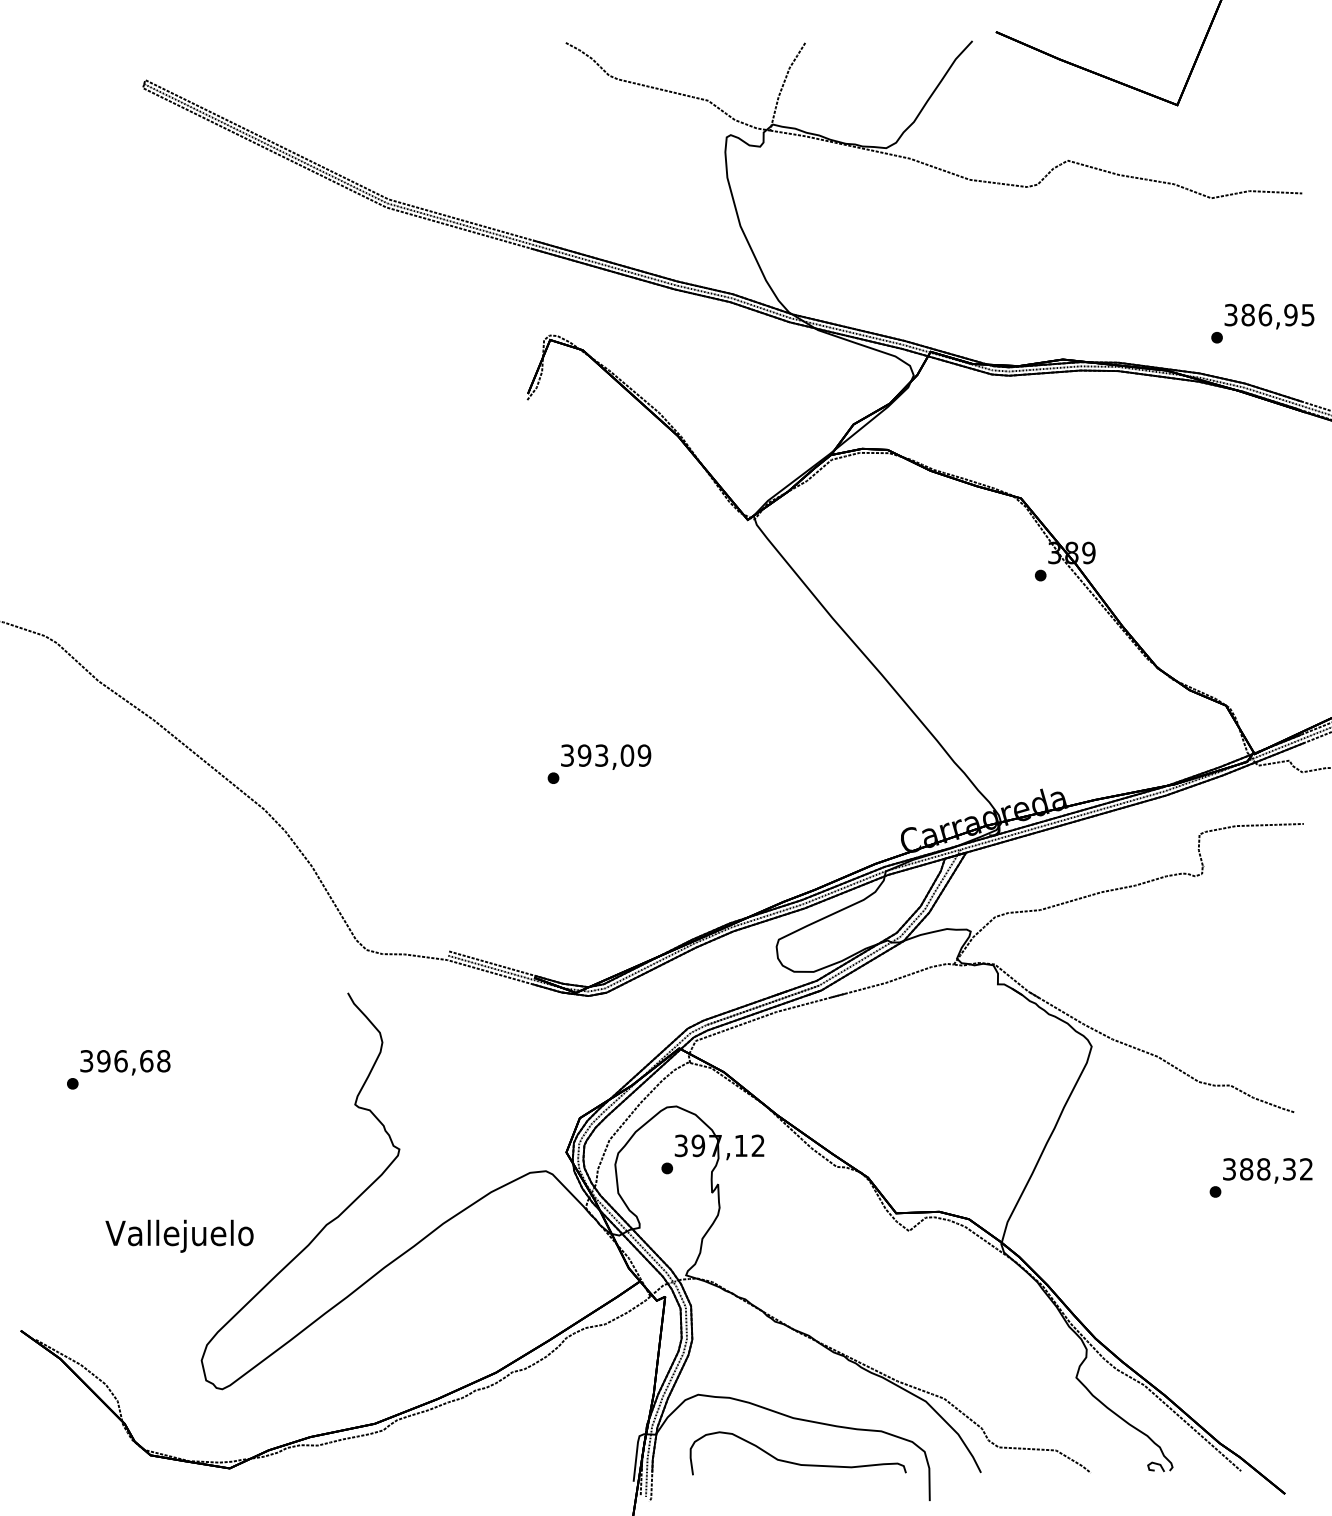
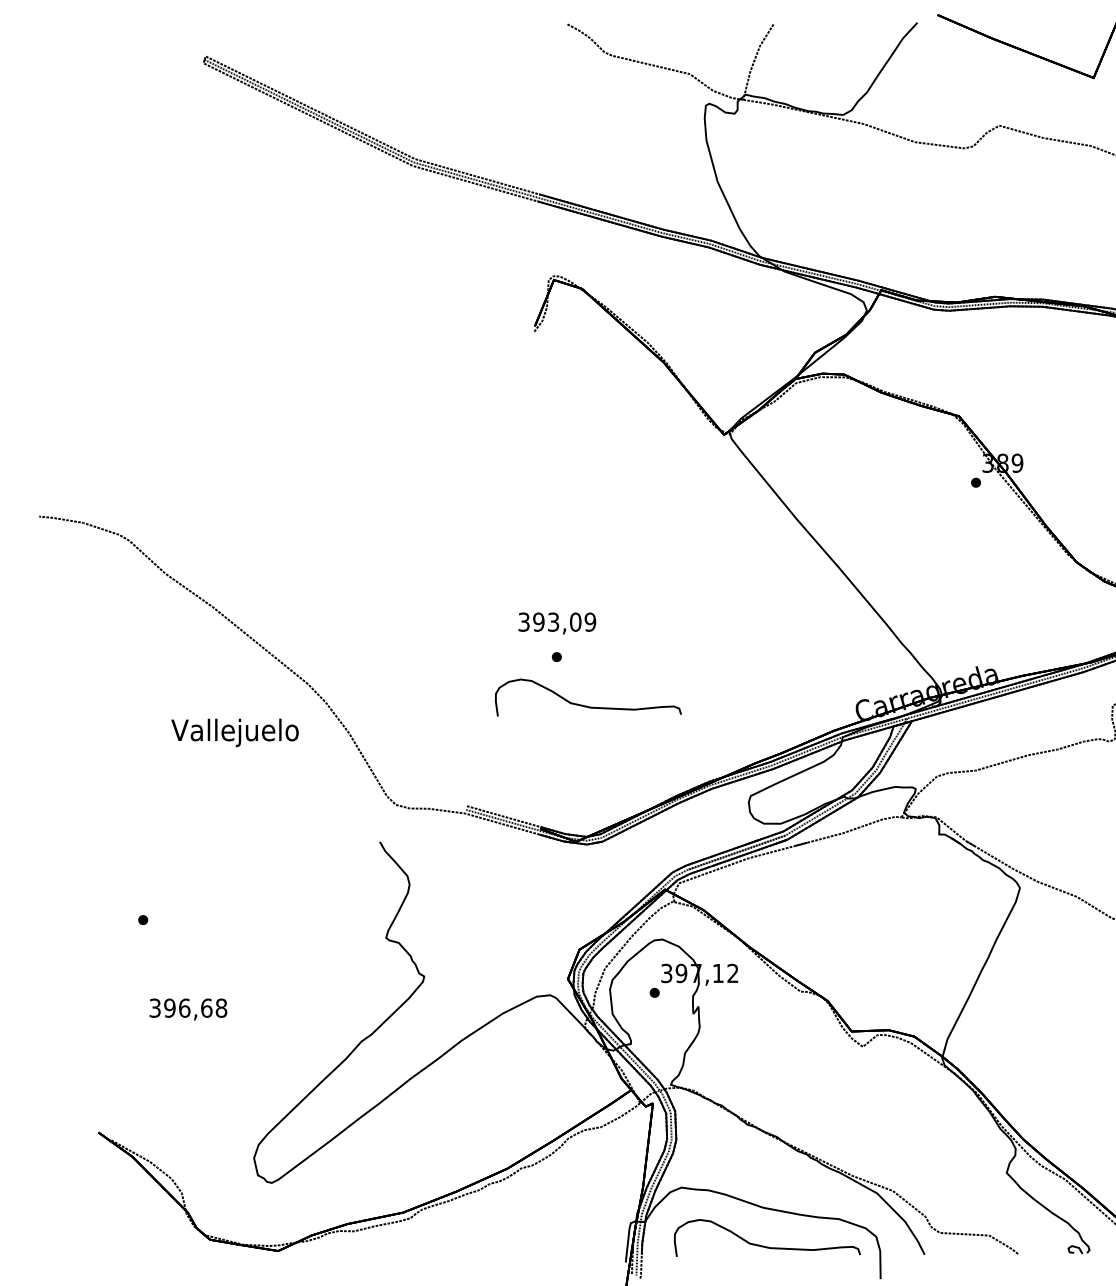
text: (606, 756) -> (557, 622), moved
curve: (587, 834) -> (586, 705), added
text: (125, 1062) -> (188, 1009), moved
text: (179, 1235) -> (235, 732), moved

